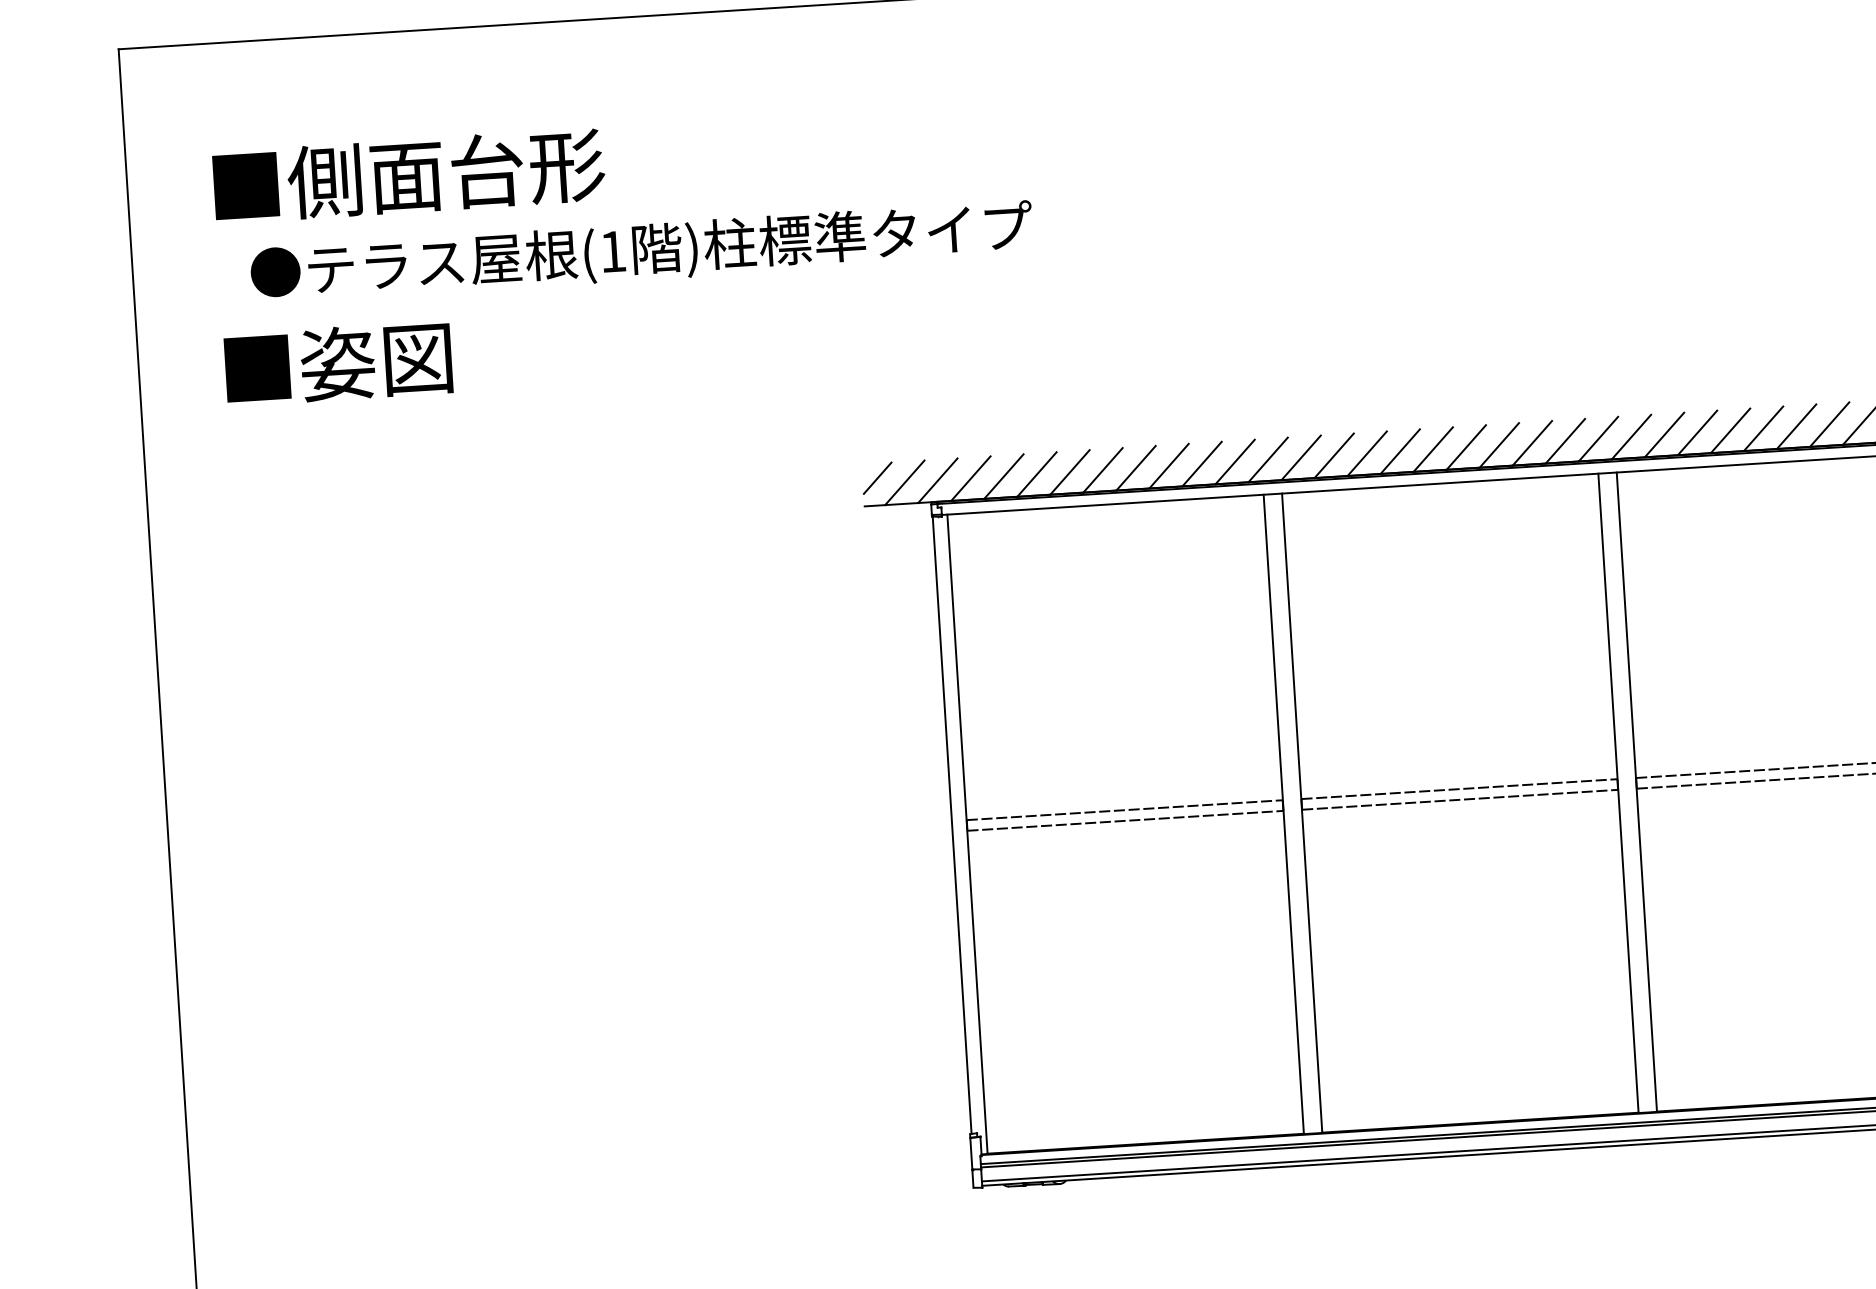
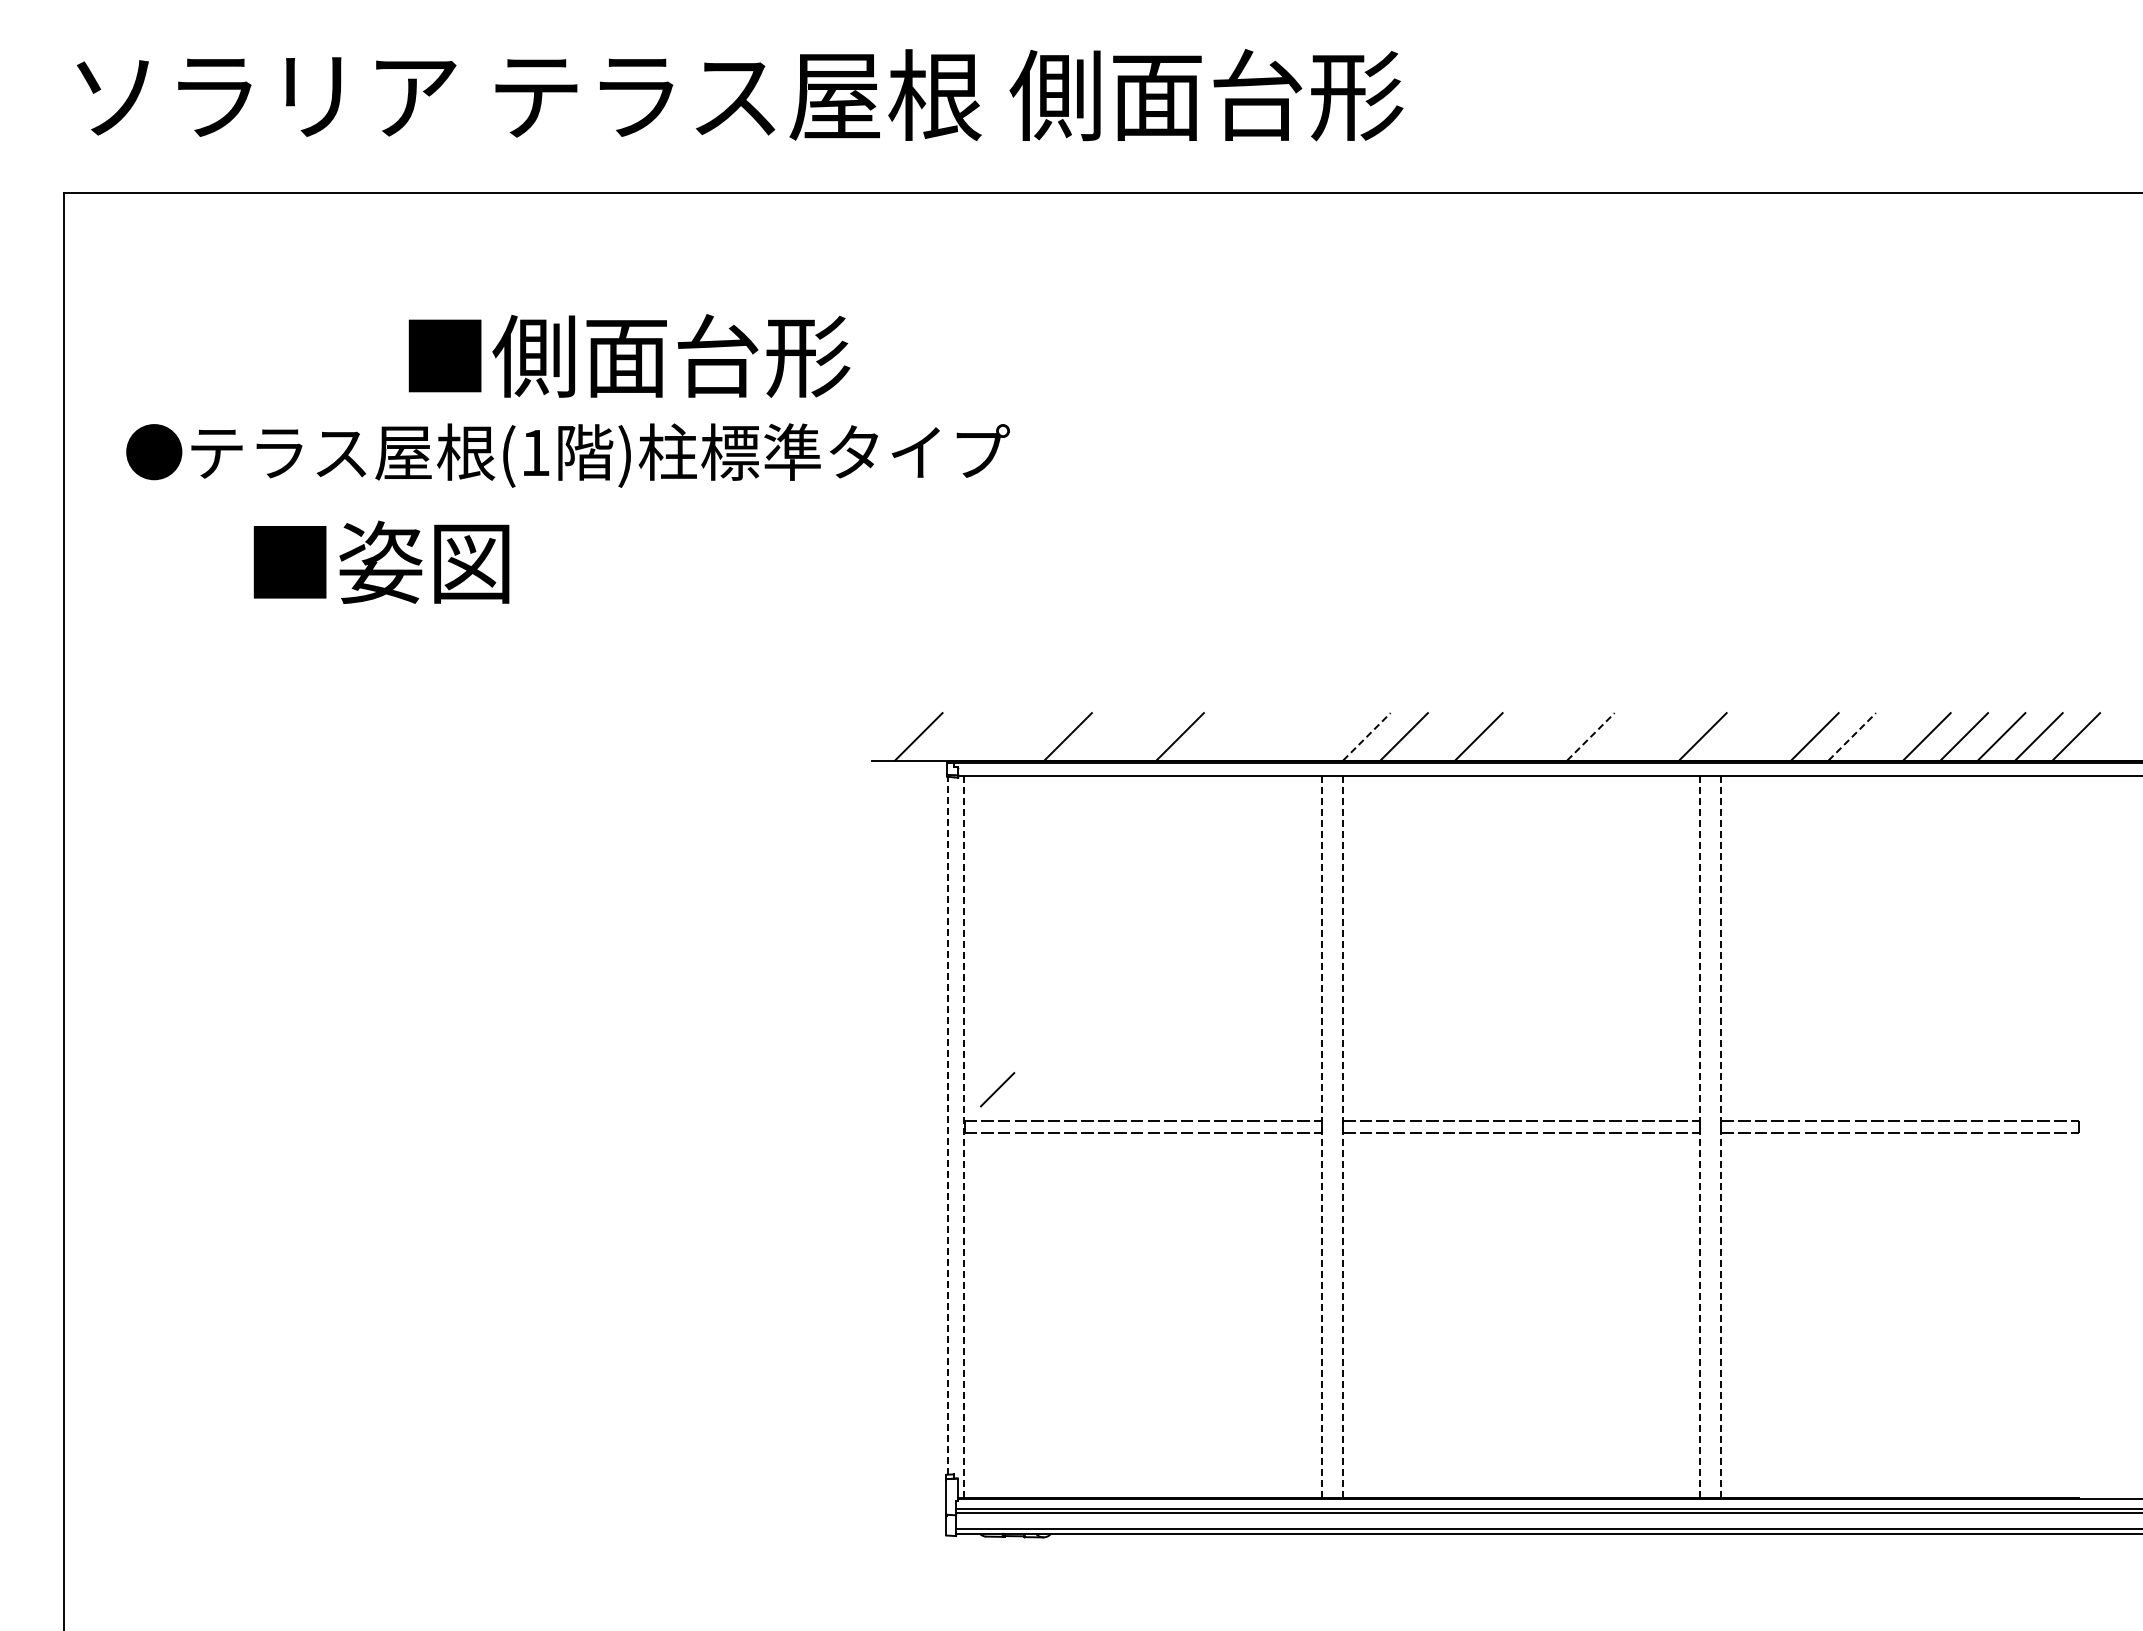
text: (409, 175) -> (629, 355), moved
text: (641, 252) -> (567, 455), moved
text: (338, 362) -> (381, 561), moved
line: (1763, 428) -> (1889, 736), removed
line: (1730, 430) -> (1852, 736), solid -> dashed
line: (1664, 434) -> (1777, 736), removed
line: (1631, 436) -> (1740, 736), removed
line: (1565, 440) -> (1665, 736), removed
line: (1532, 443) -> (1628, 736), removed
line: (1498, 445) -> (1590, 736), solid -> dashed
line: (1466, 447) -> (1553, 736), removed
line: (1432, 449) -> (1515, 736), removed
line: (1367, 453) -> (1441, 736), removed
line: (1300, 457) -> (1366, 736), solid -> dashed
line: (1268, 459) -> (1329, 736), removed
line: (1234, 461) -> (1291, 736), removed
line: (1201, 463) -> (1254, 736), removed
line: (1169, 465) -> (1217, 736), removed
line: (1102, 470) -> (1142, 736), removed
line: (1069, 472) -> (1105, 736), removed
line: (1003, 476) -> (1030, 736), removed
line: (877, 478) -> (997, 1089), moved
line: (970, 478) -> (993, 736), removed
line: (937, 480) -> (955, 736), removed
line: (1637, 791) -> (1721, 1136), solid -> dashed
line: (1618, 792) -> (1700, 1136), solid -> dashed
line: (1301, 812) -> (1342, 1136), solid -> dashed
line: (1284, 813) -> (1322, 1136), solid -> dashed
line: (951, 825) -> (947, 1125), solid -> dashed
line: (967, 833) -> (964, 1136), solid -> dashed

